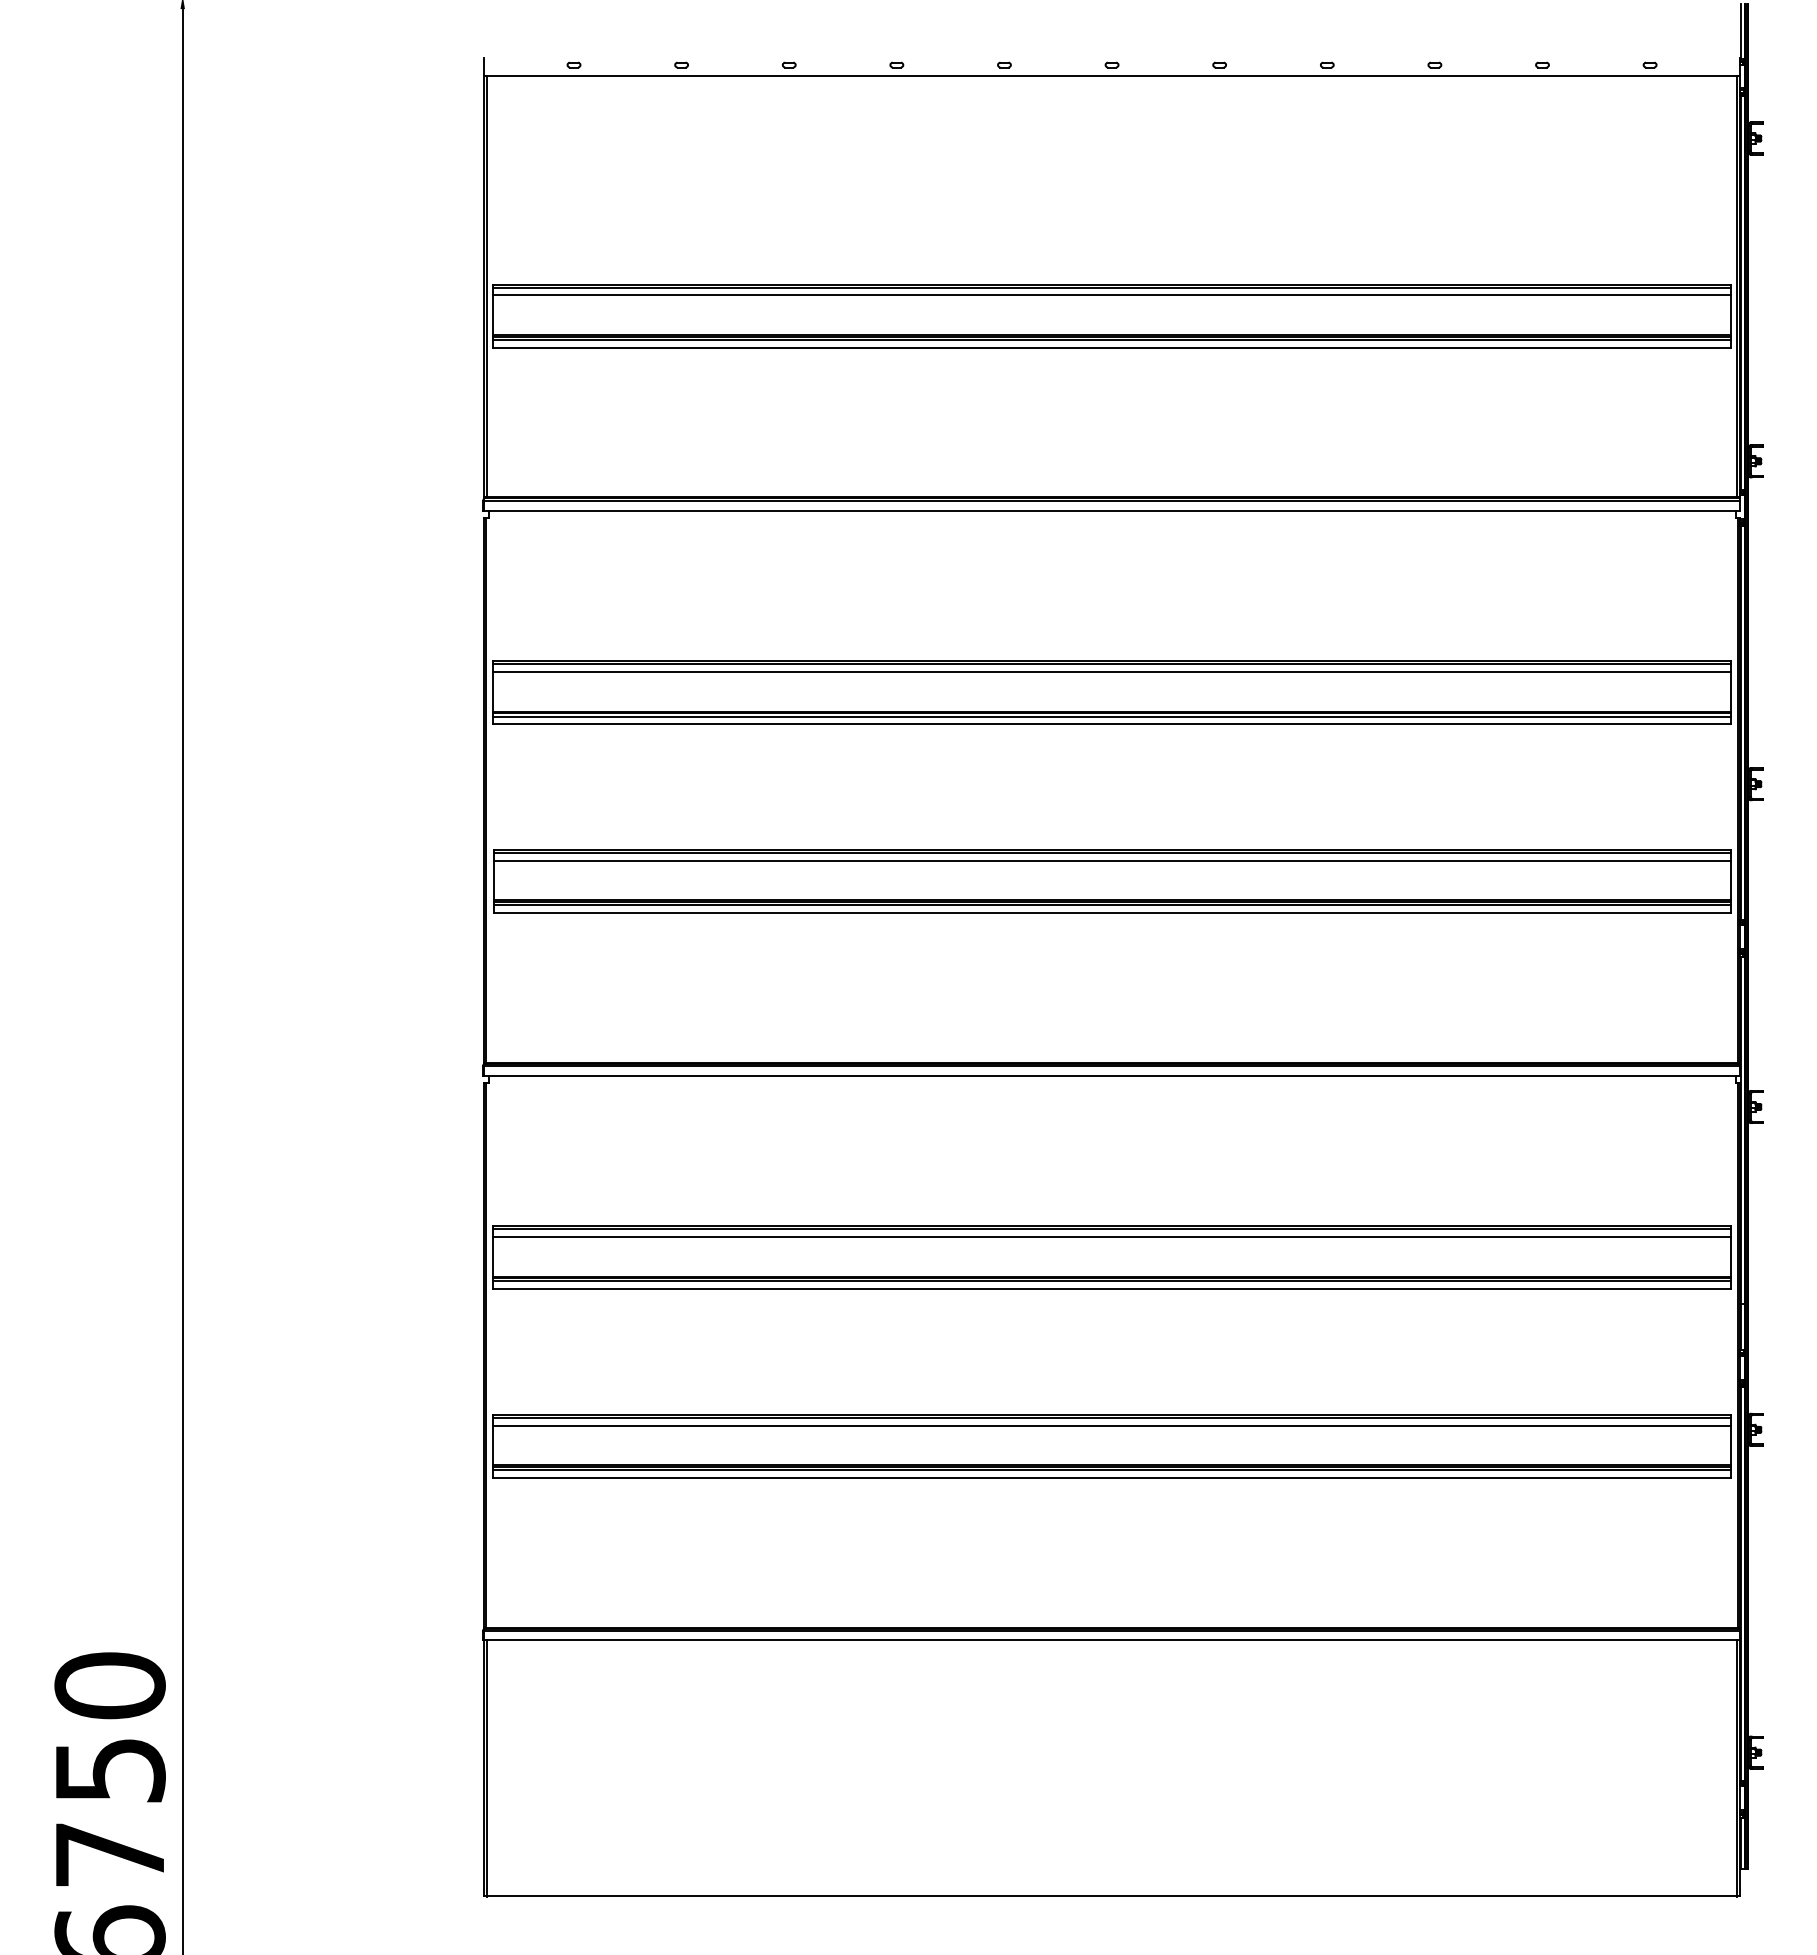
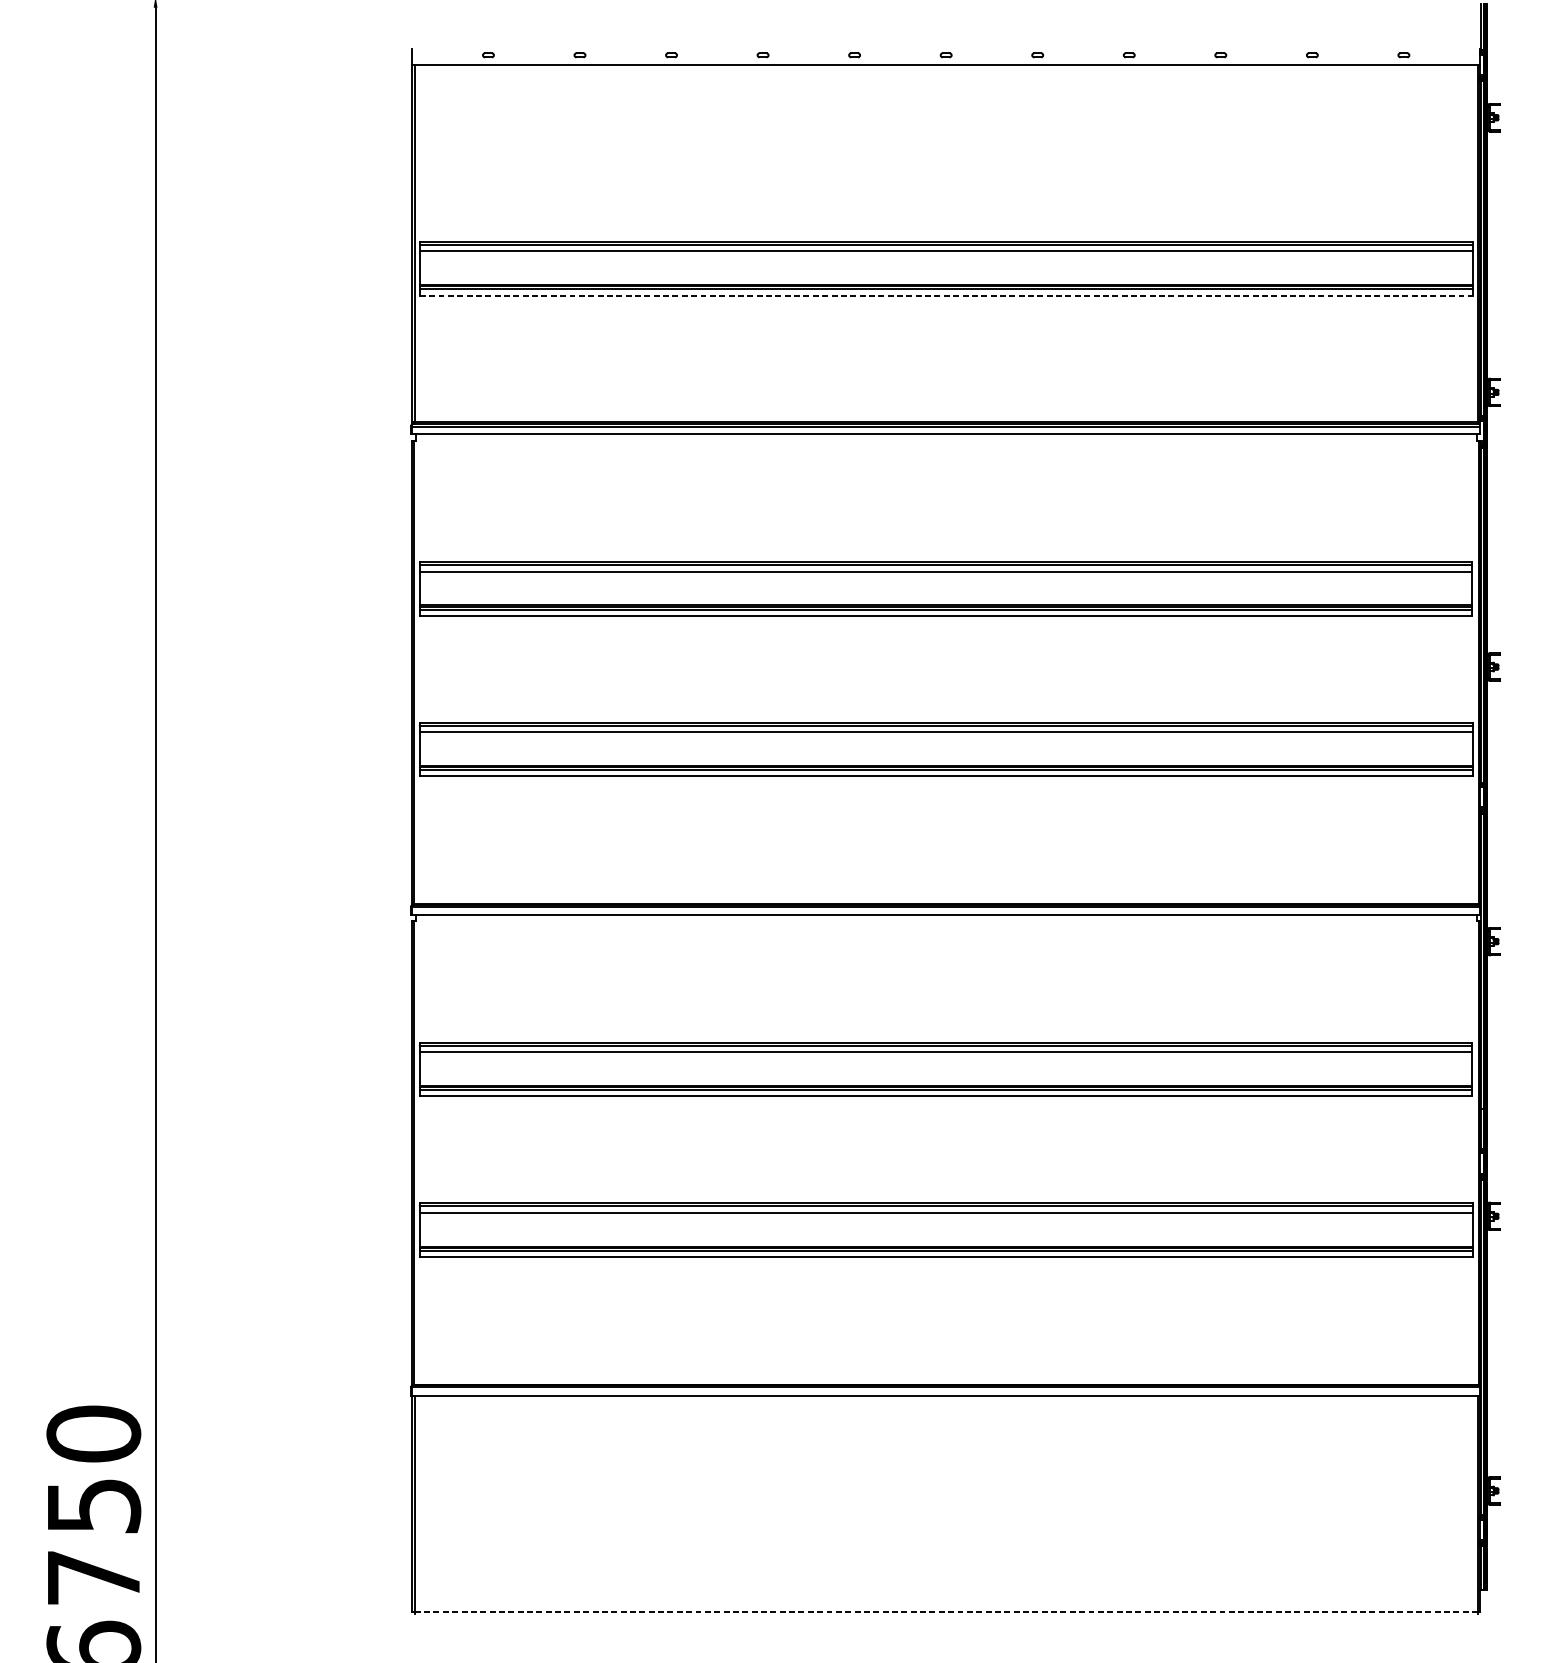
line: (1112, 347) -> (946, 295), solid -> dashed
line: (1112, 1895) -> (946, 1612), solid -> dashed

